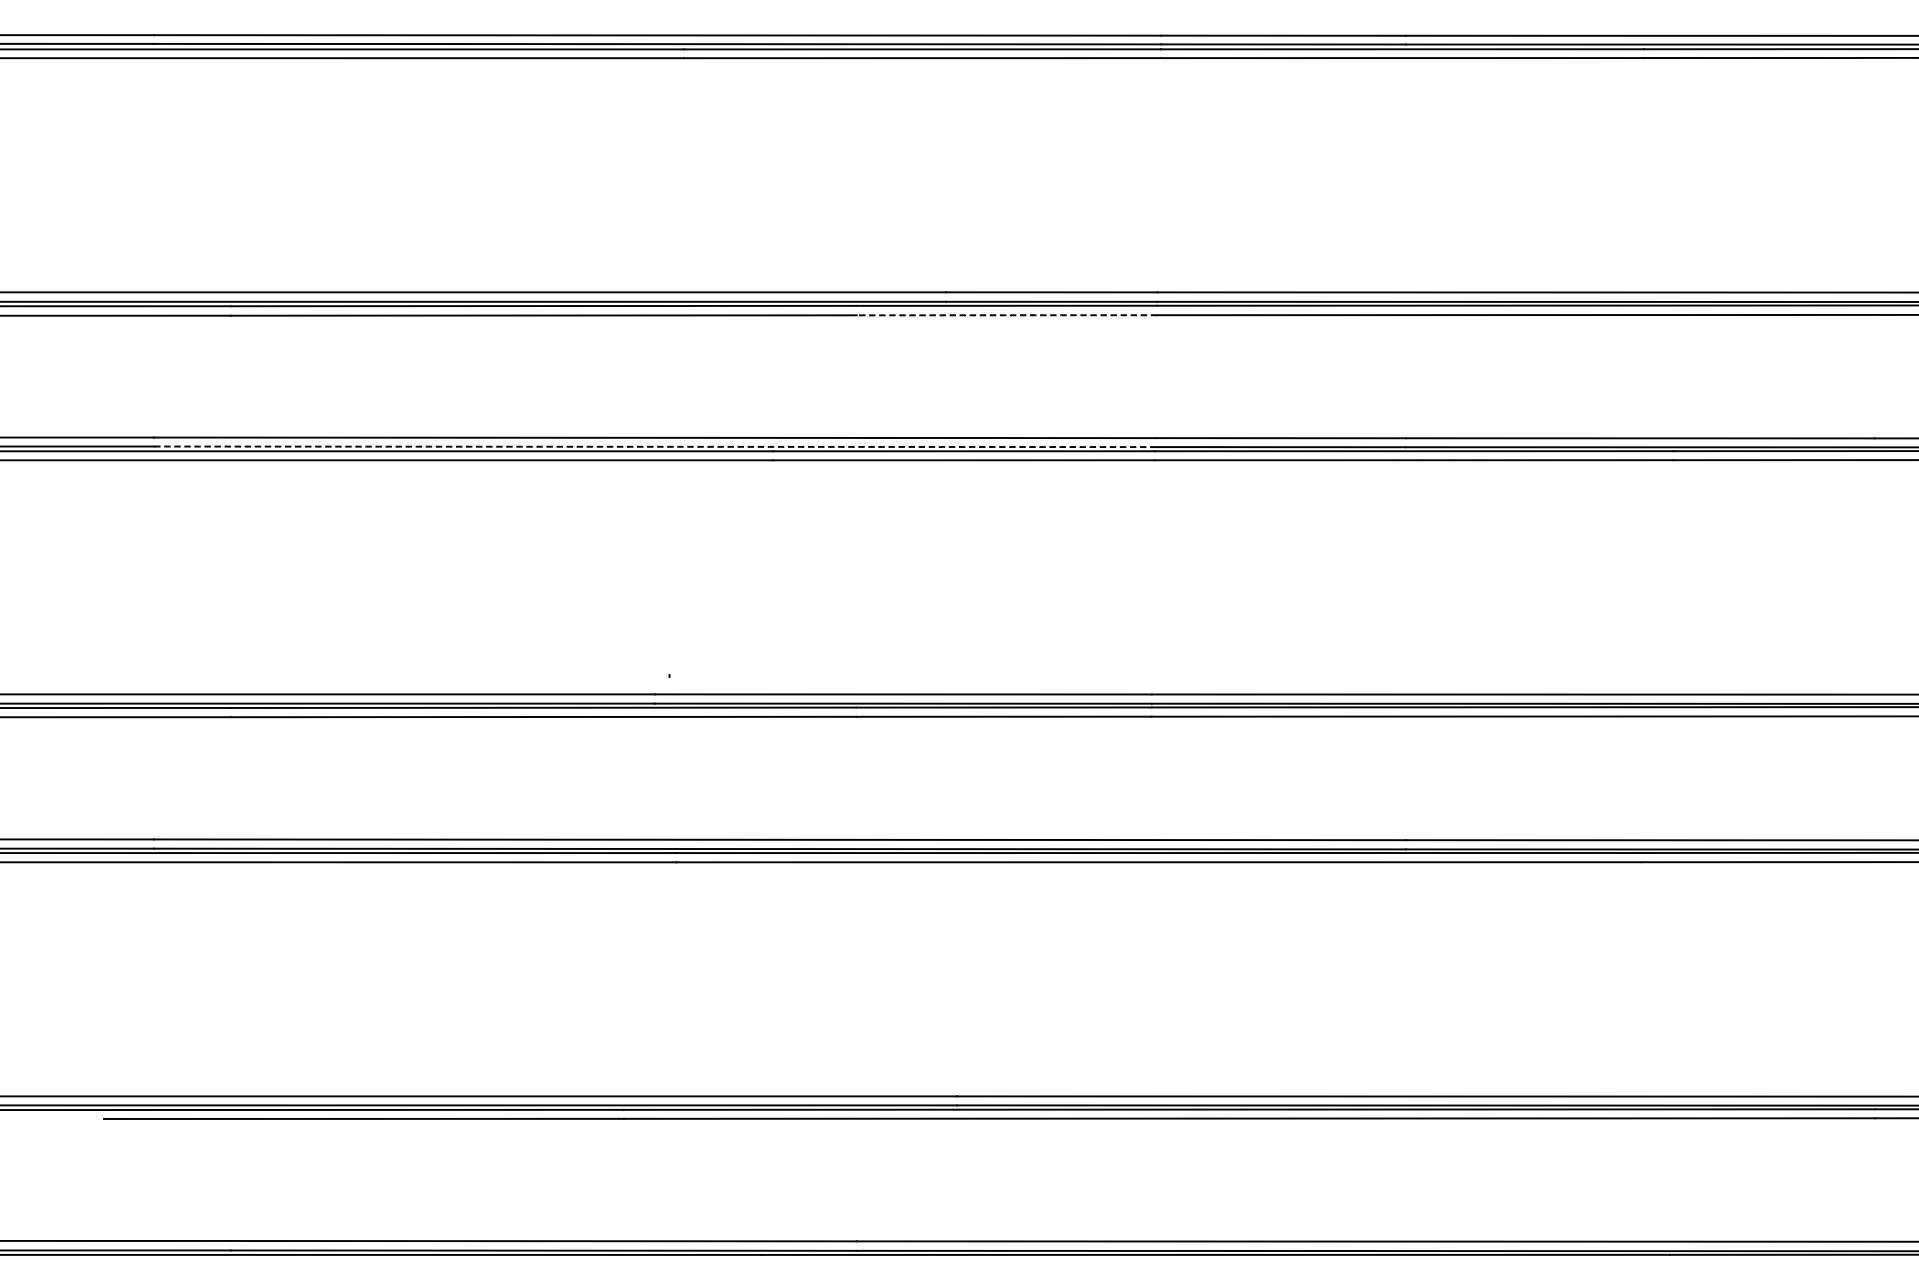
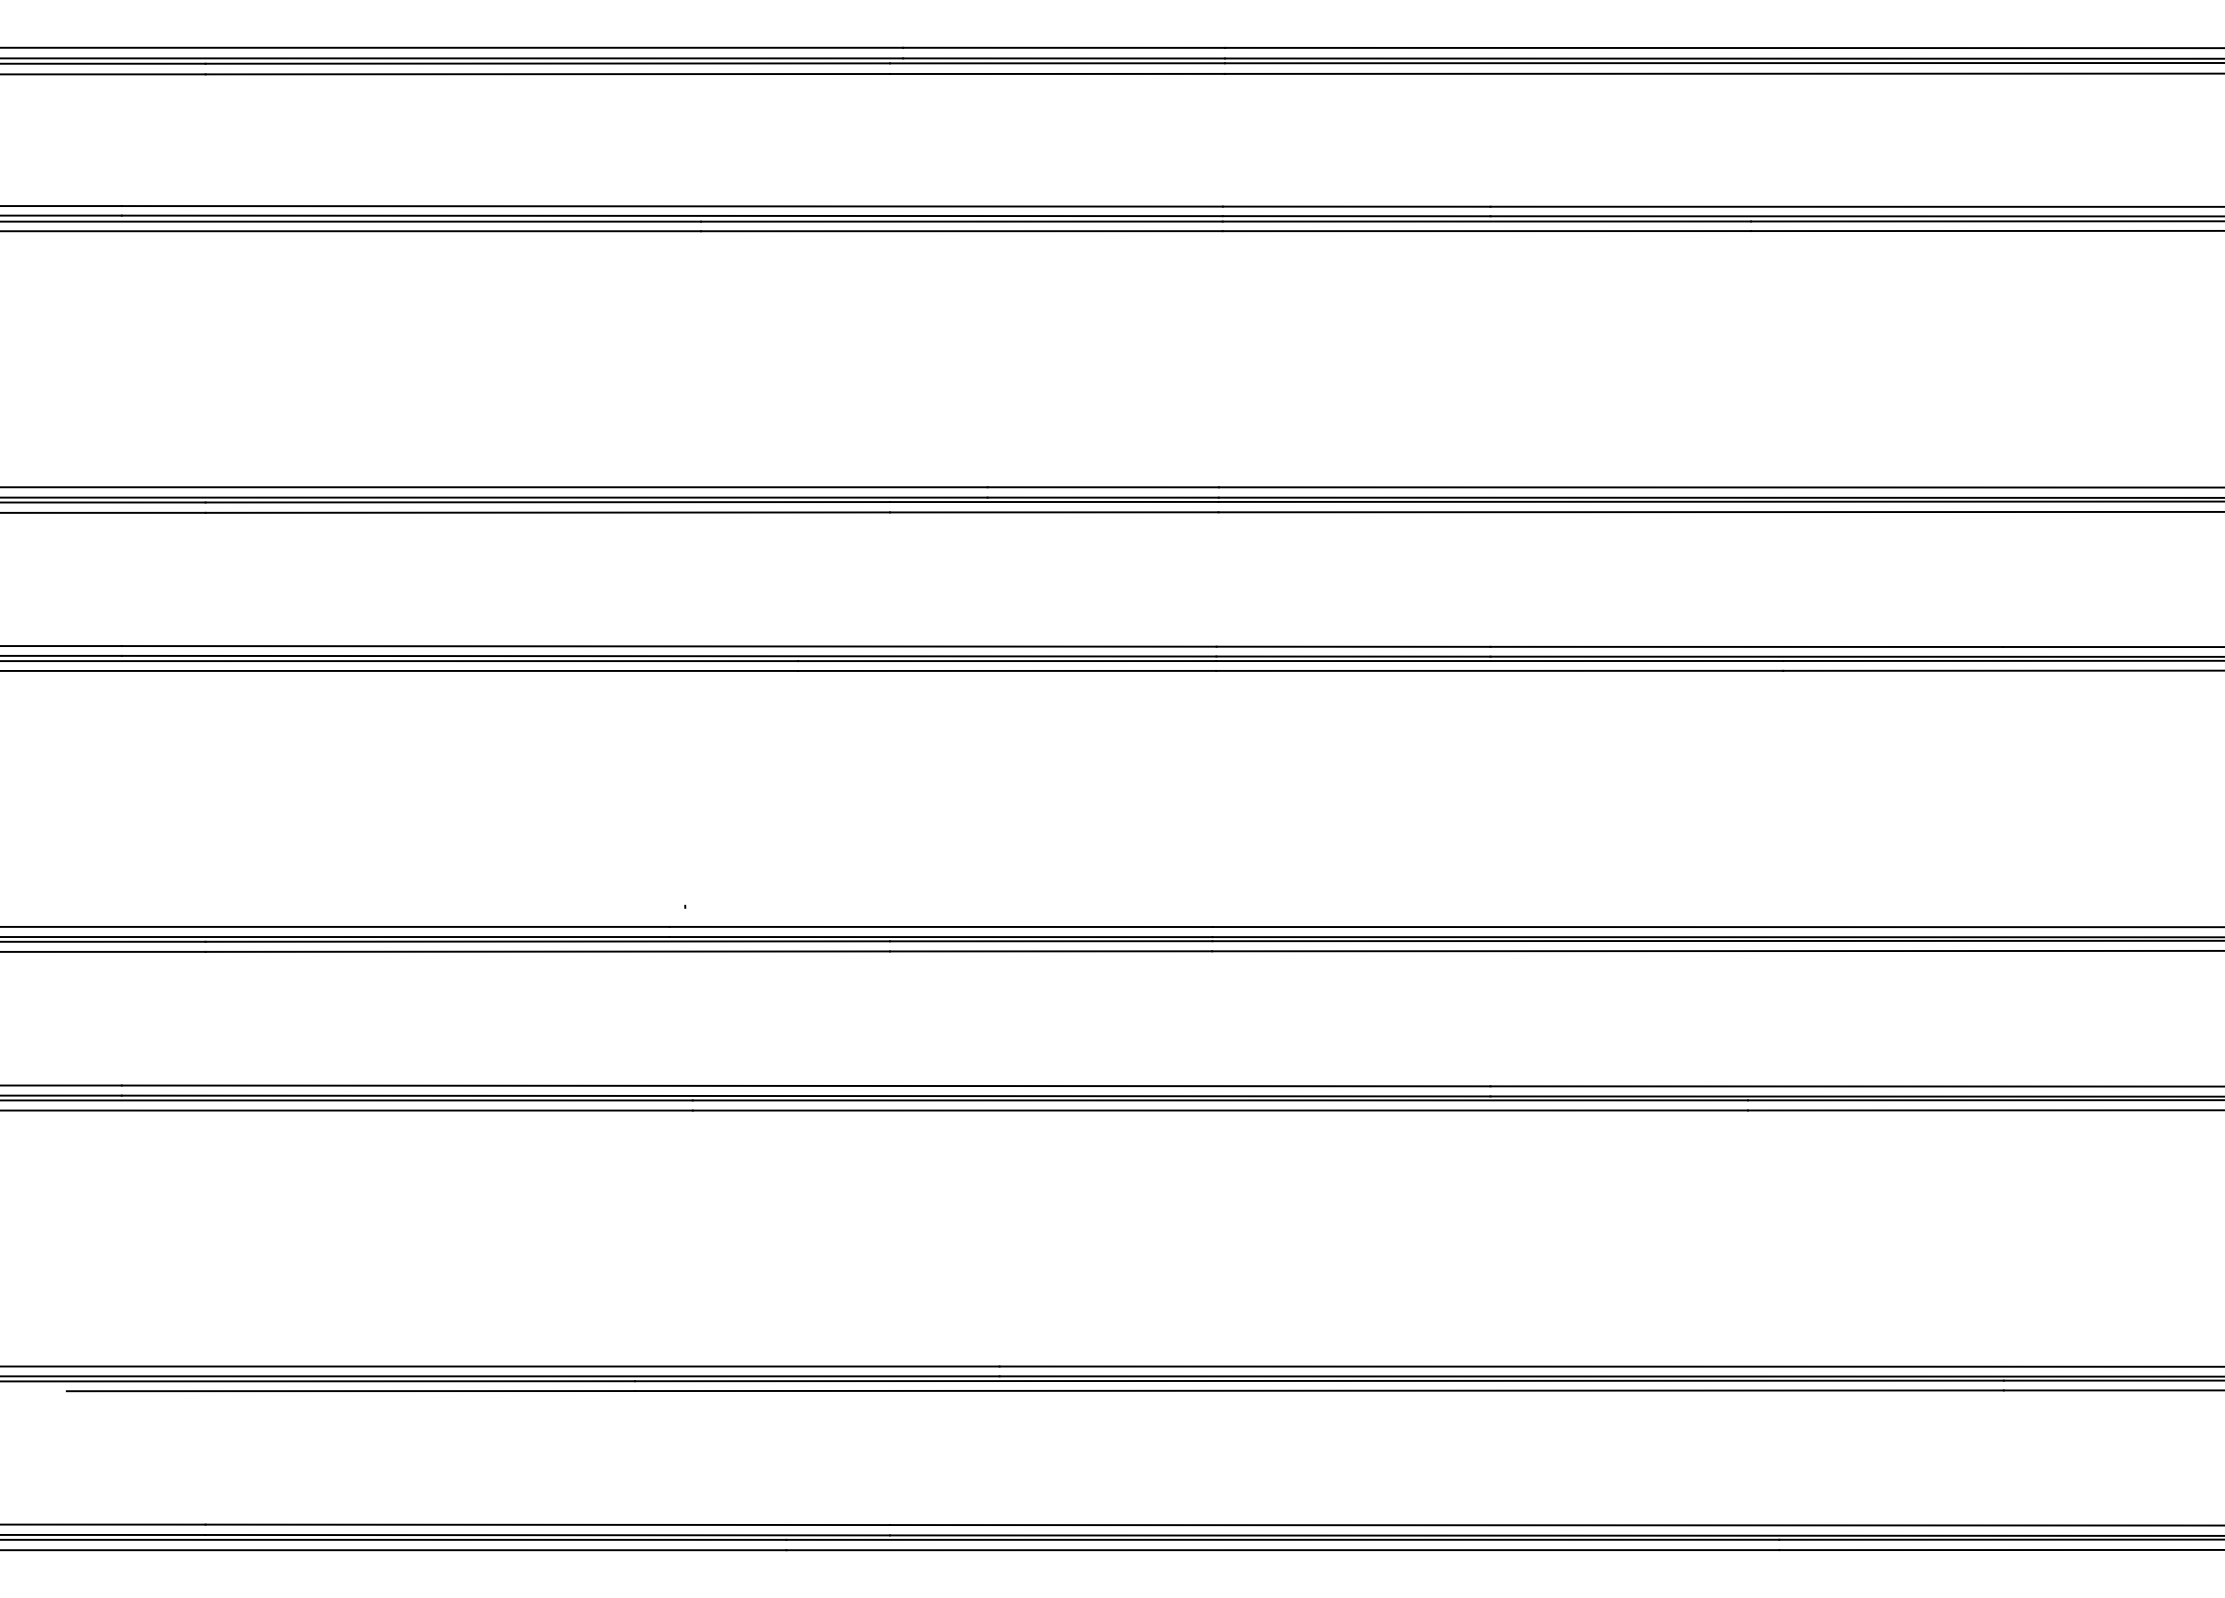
line: (1006, 315) -> (1053, 512), dashed -> solid
line: (655, 447) -> (669, 656), dashed -> solid

